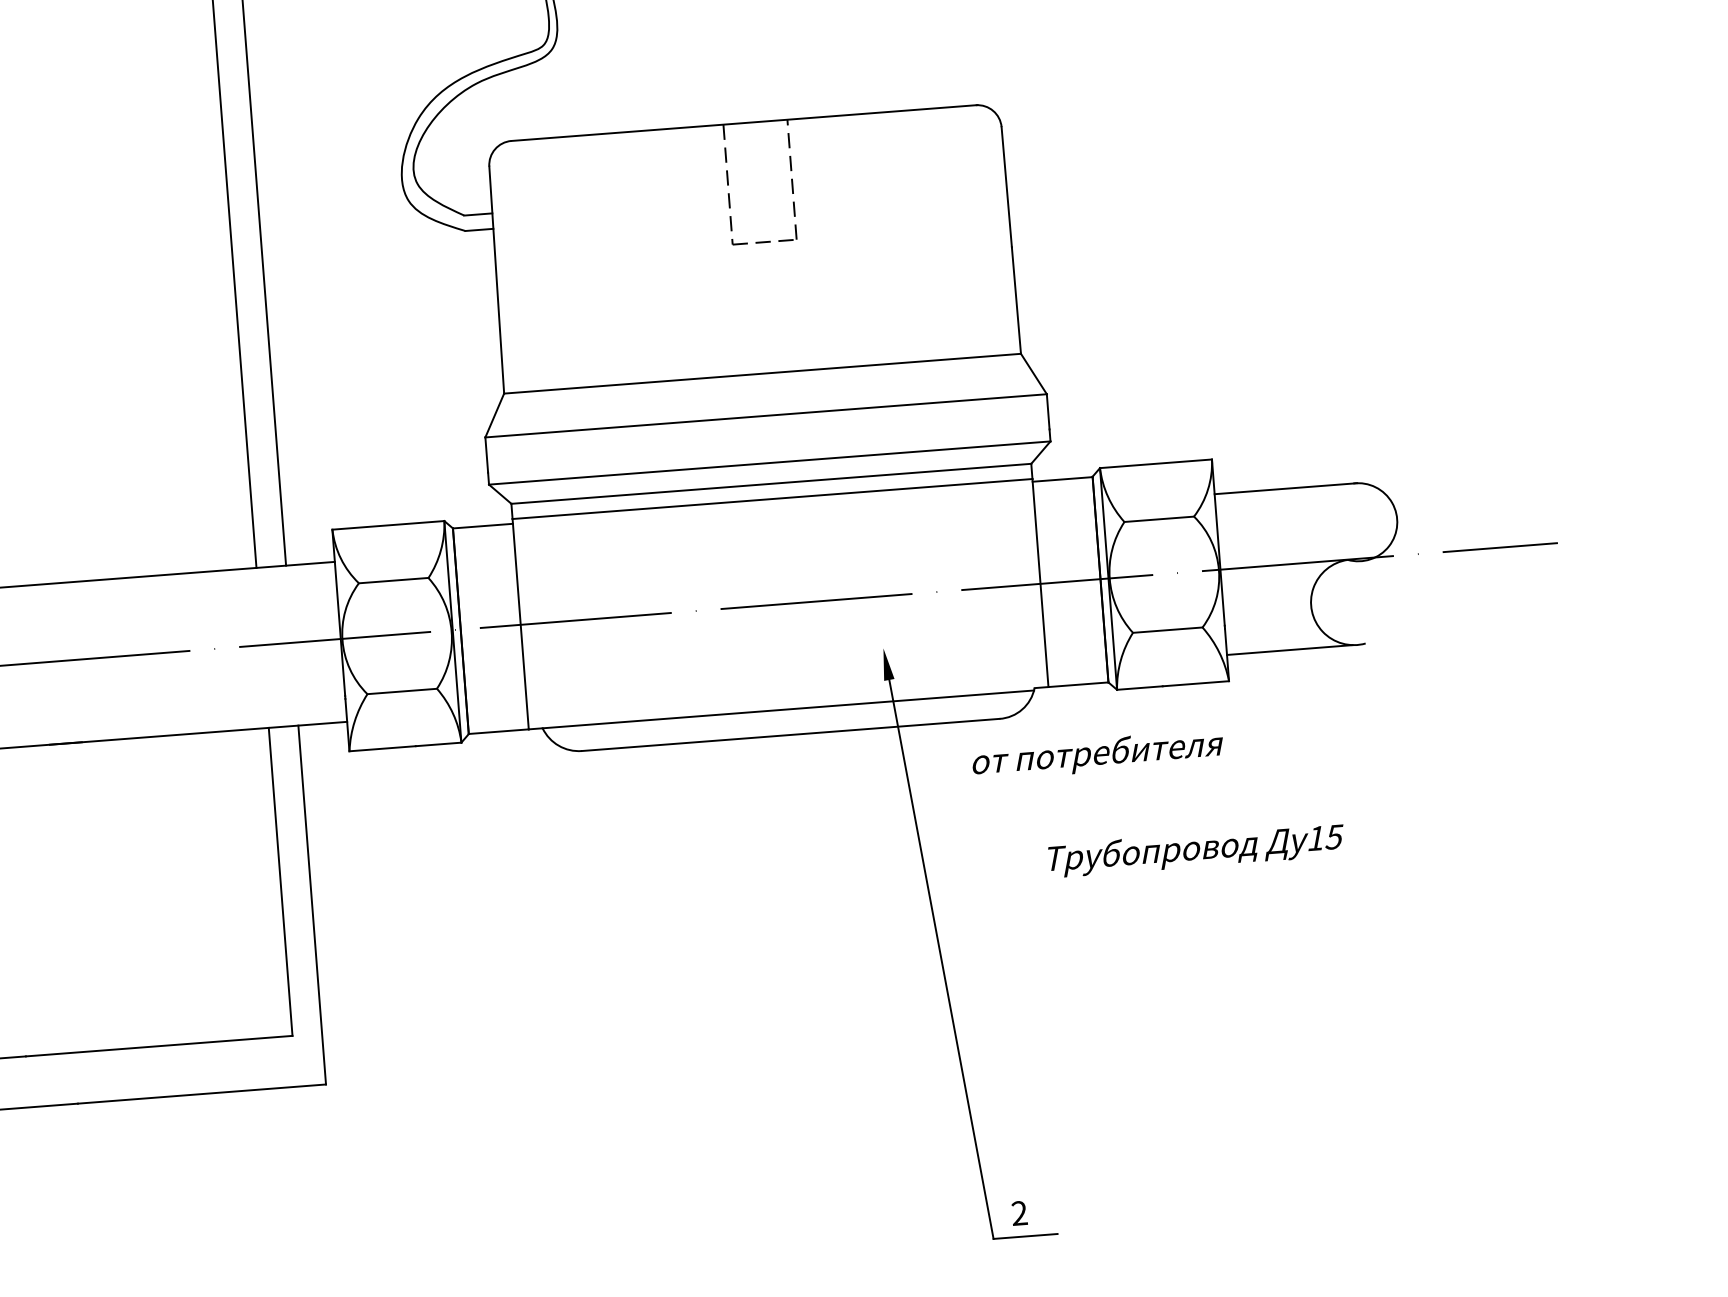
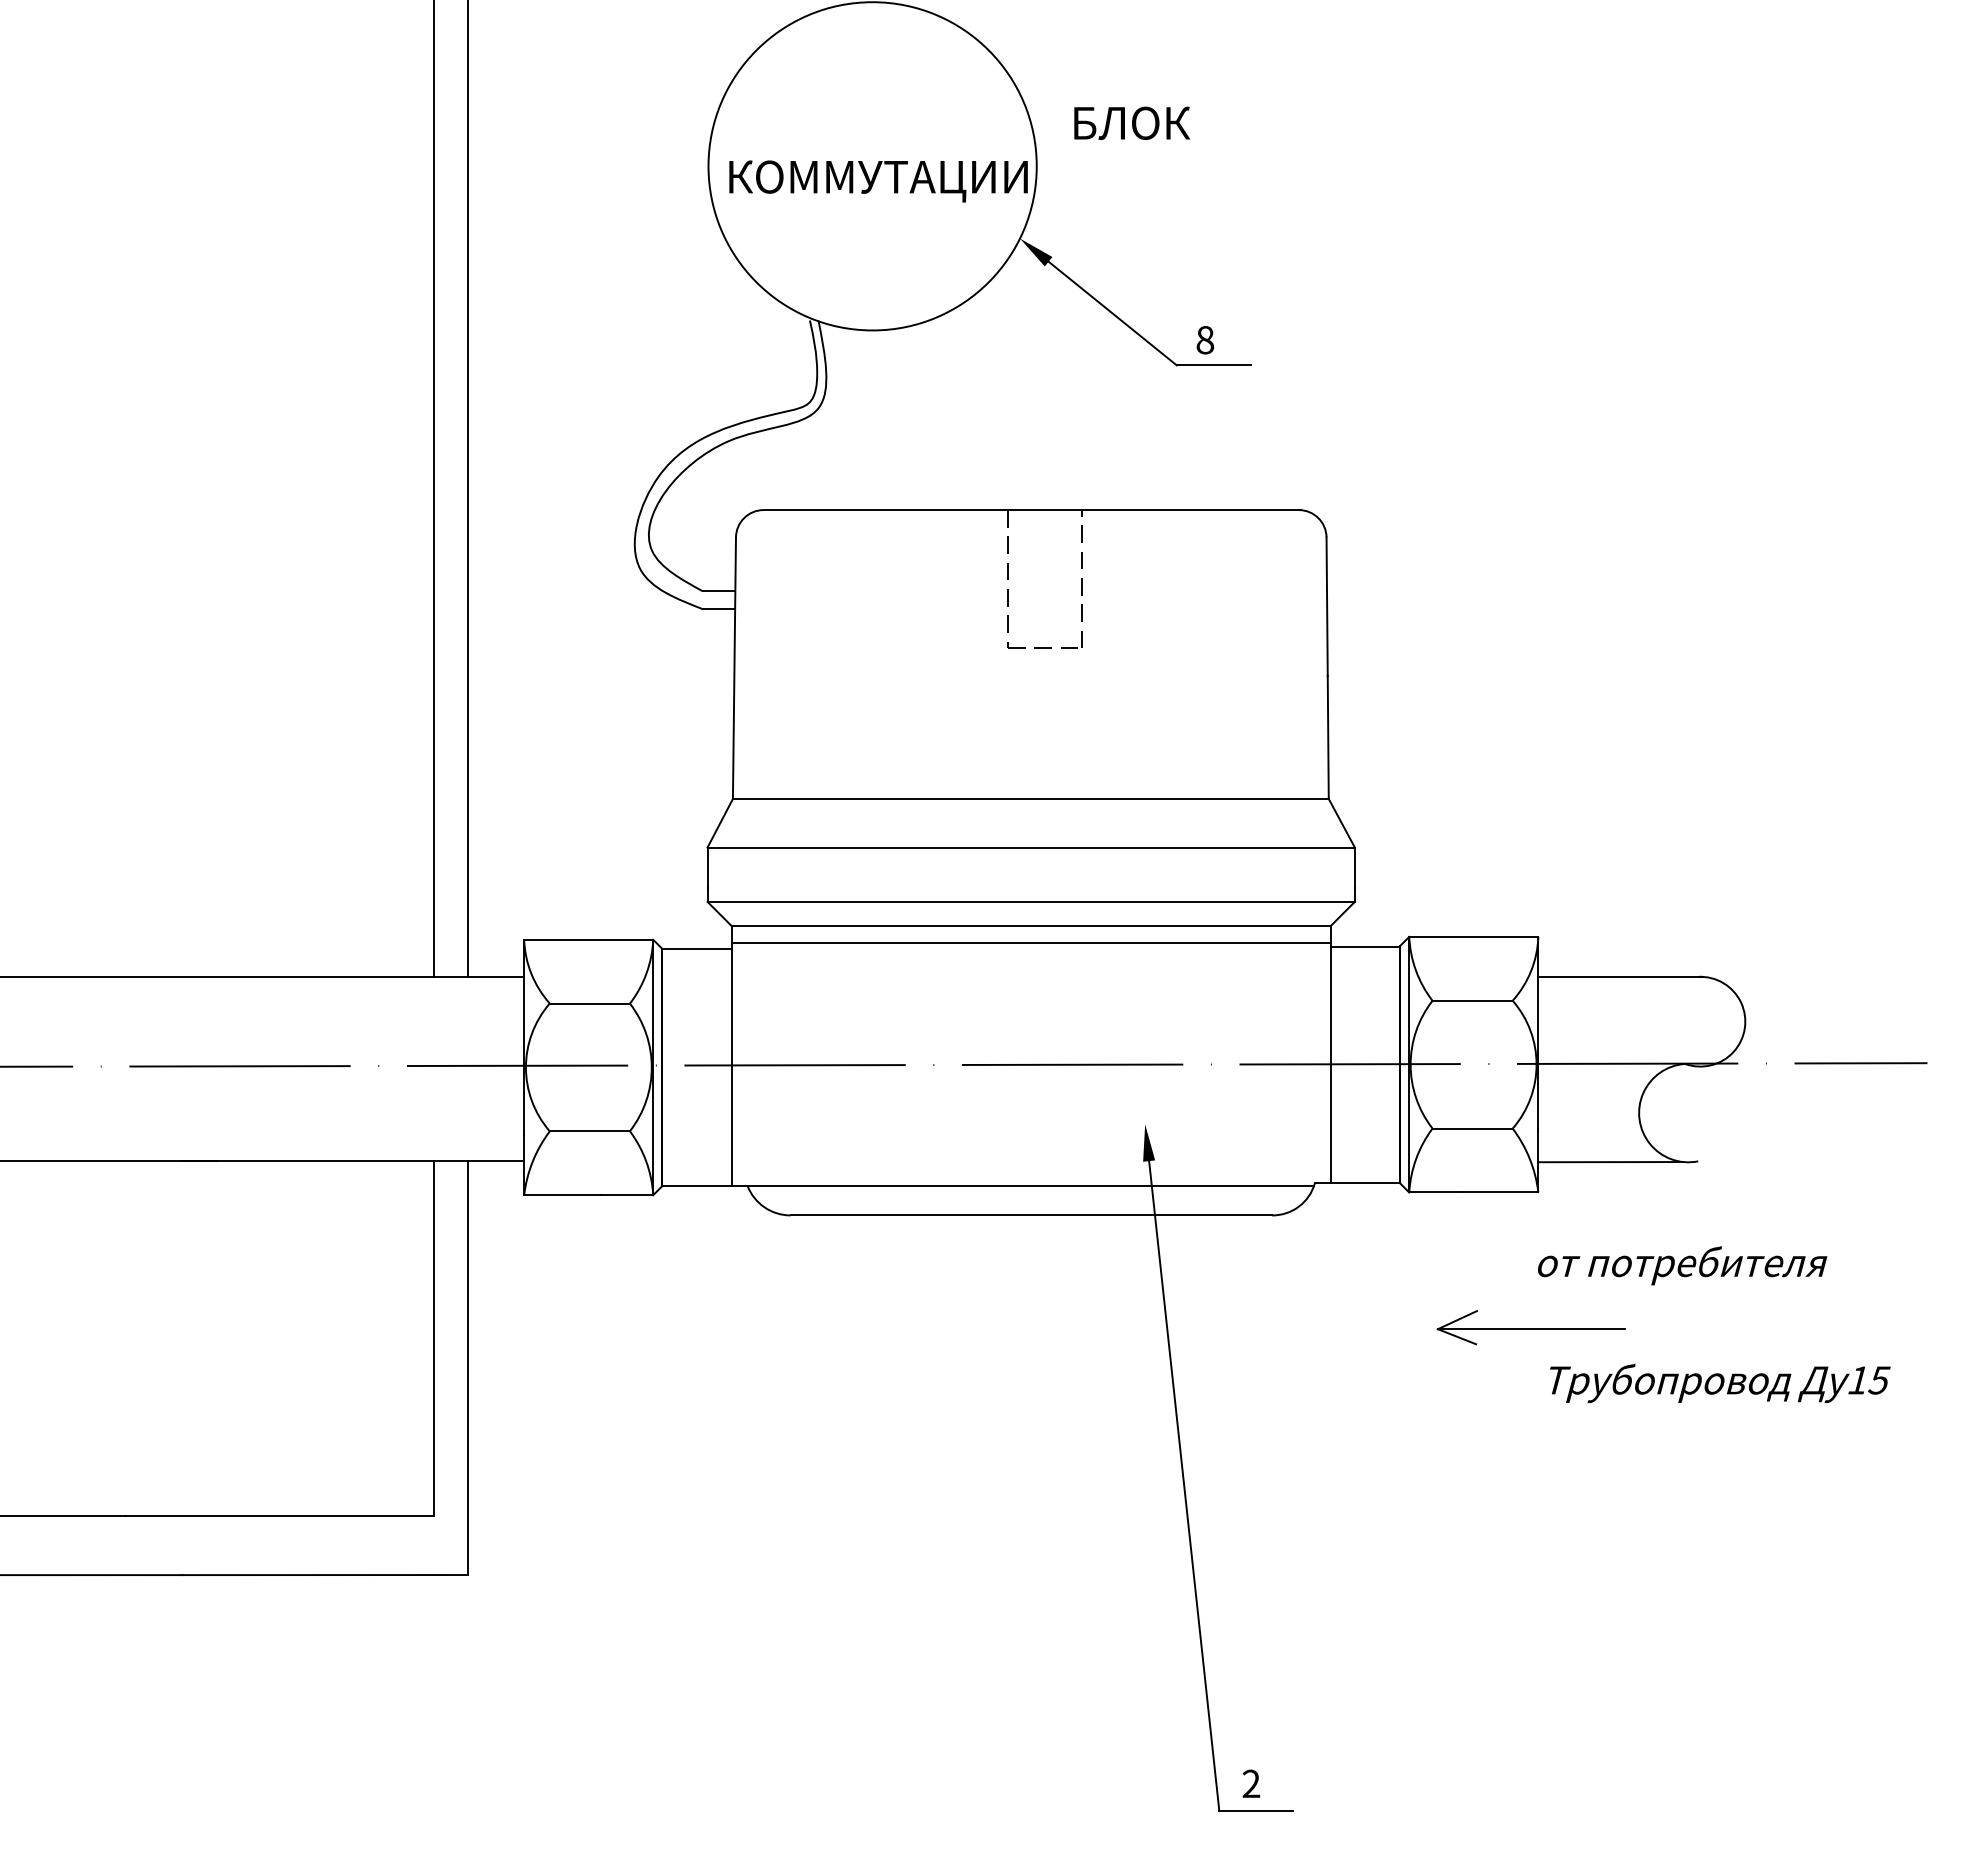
text: (1097, 755) -> (1682, 1265), moved
part: (1231, 798) -> (1530, 1327), added
text: (1196, 849) -> (1720, 1382), moved

